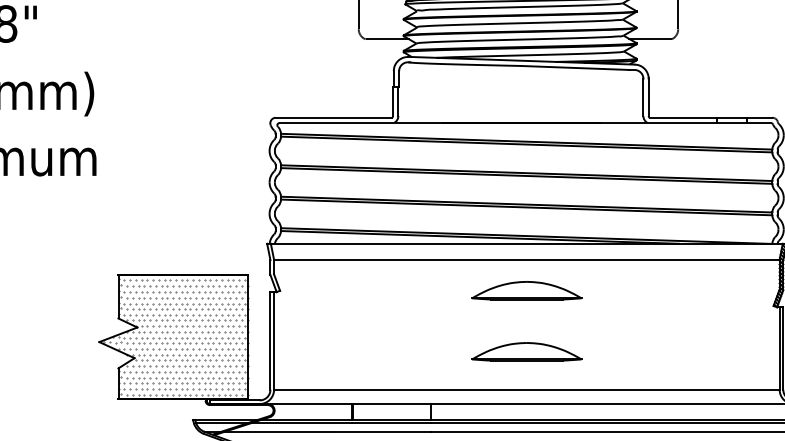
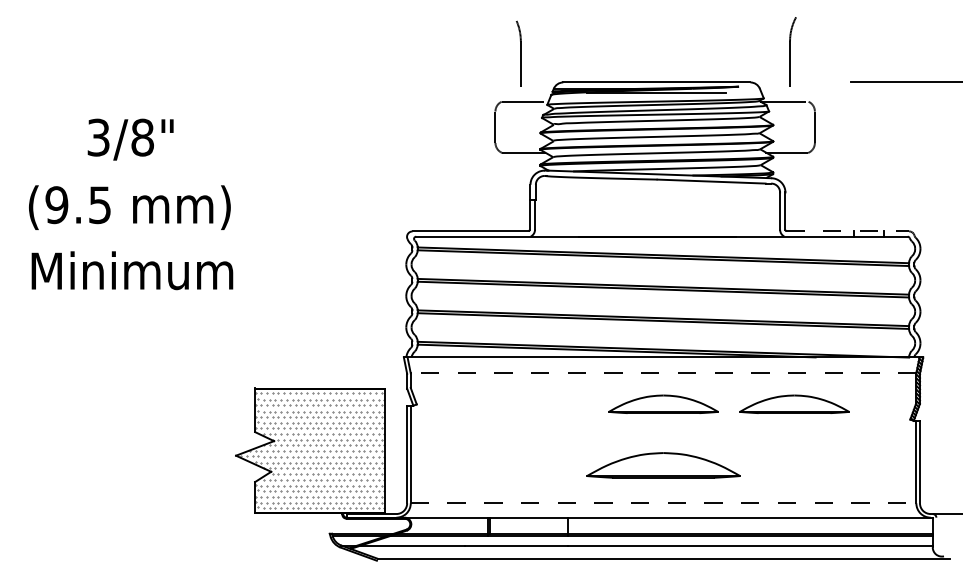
line: (711, 117) -> (848, 231), solid -> dashed
line: (526, 259) -> (663, 373), solid -> dashed
part: (657, 289) -> (794, 403), added
part: (526, 351) -> (663, 465), size x1.4
line: (526, 389) -> (663, 503), solid -> dashed

